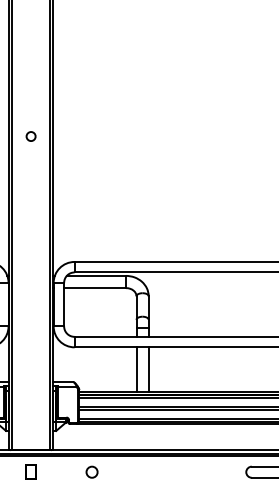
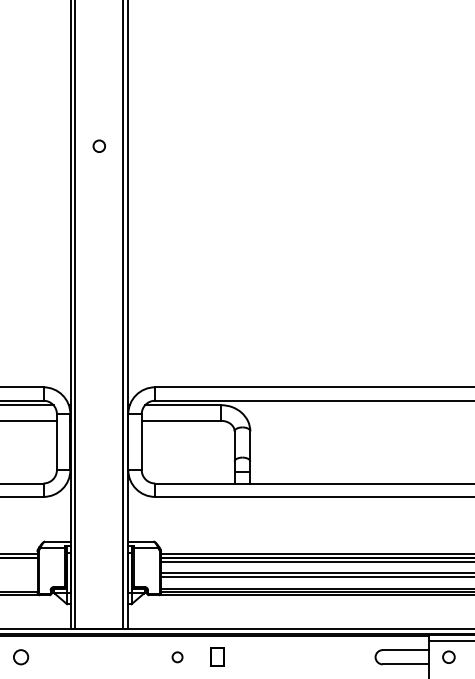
circle: (30, 135) -> (98, 145), moved
line: (136, 369) -> (234, 525), removed
line: (148, 369) -> (250, 525), removed
part: (31, 471) -> (217, 656), moved
circle: (91, 472) -> (177, 657), size x0.7

